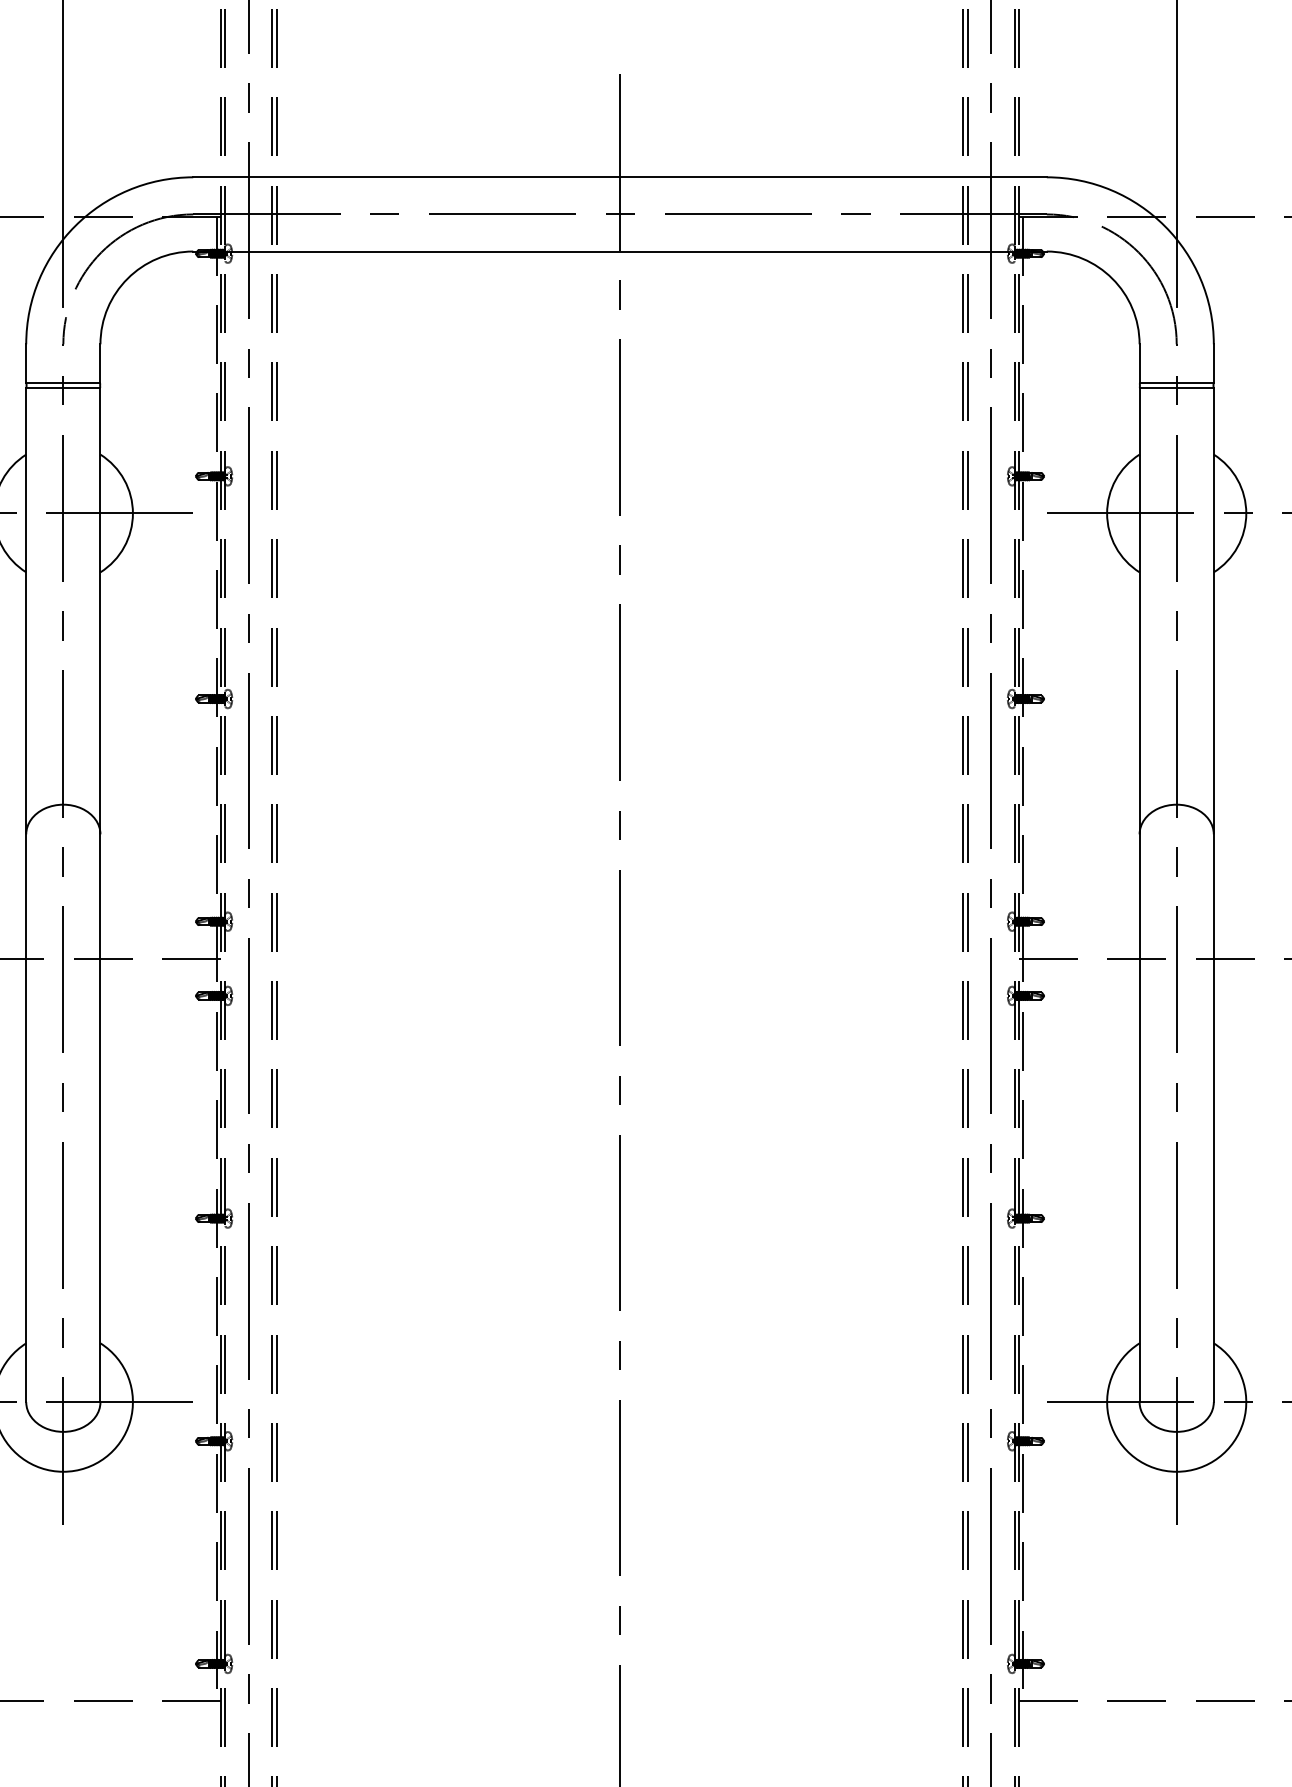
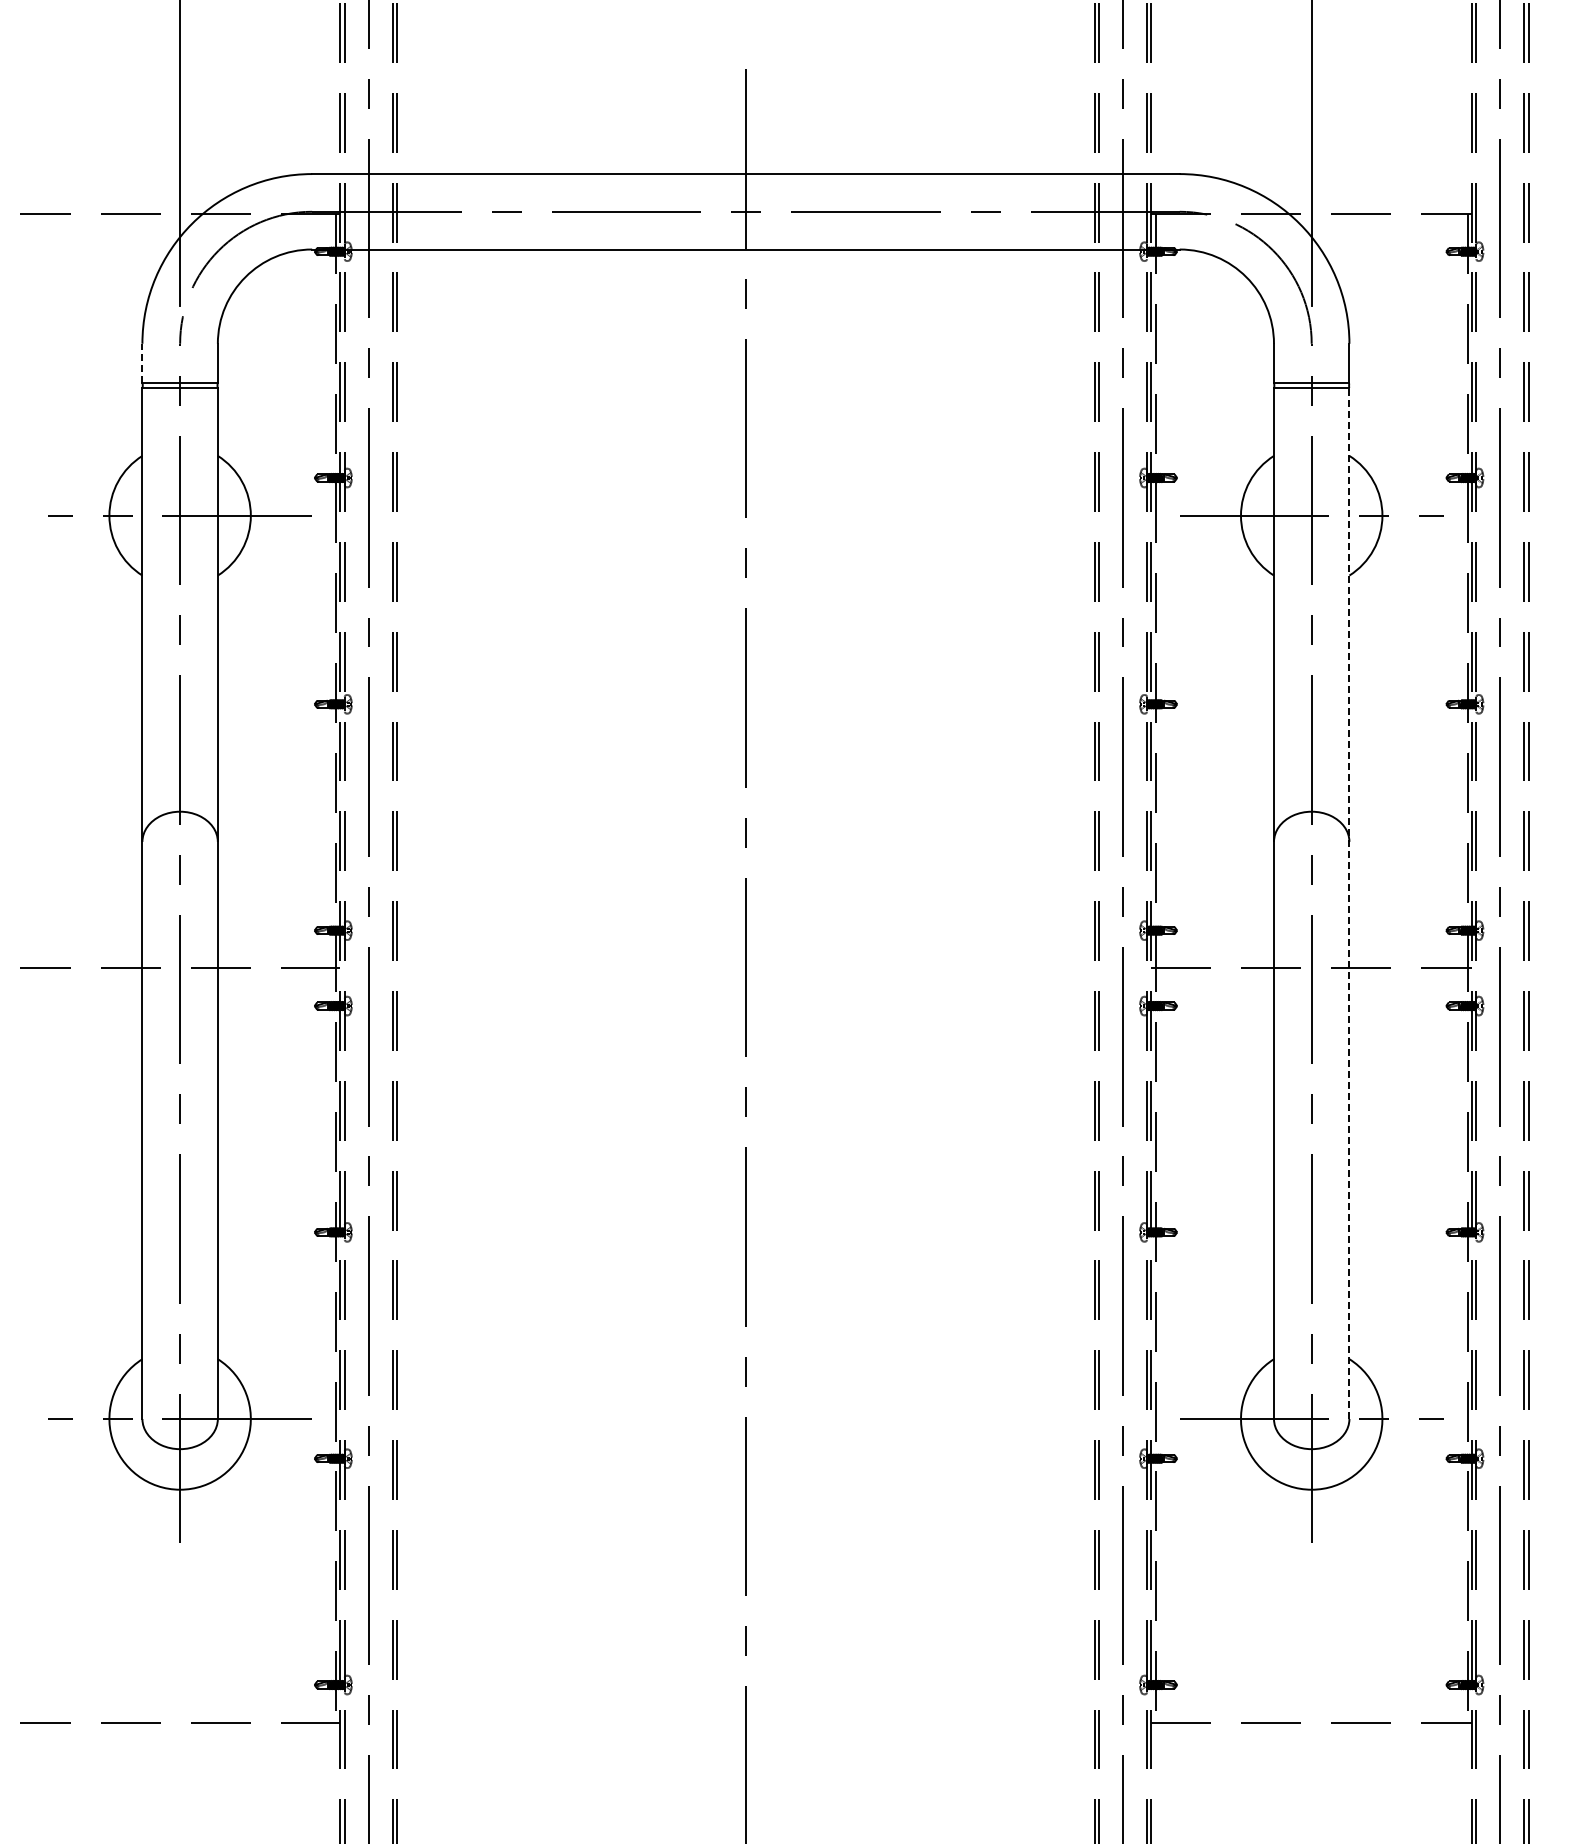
line: (26, 363) -> (142, 363), solid -> dashed
line: (1213, 894) -> (1349, 903), solid -> dashed

